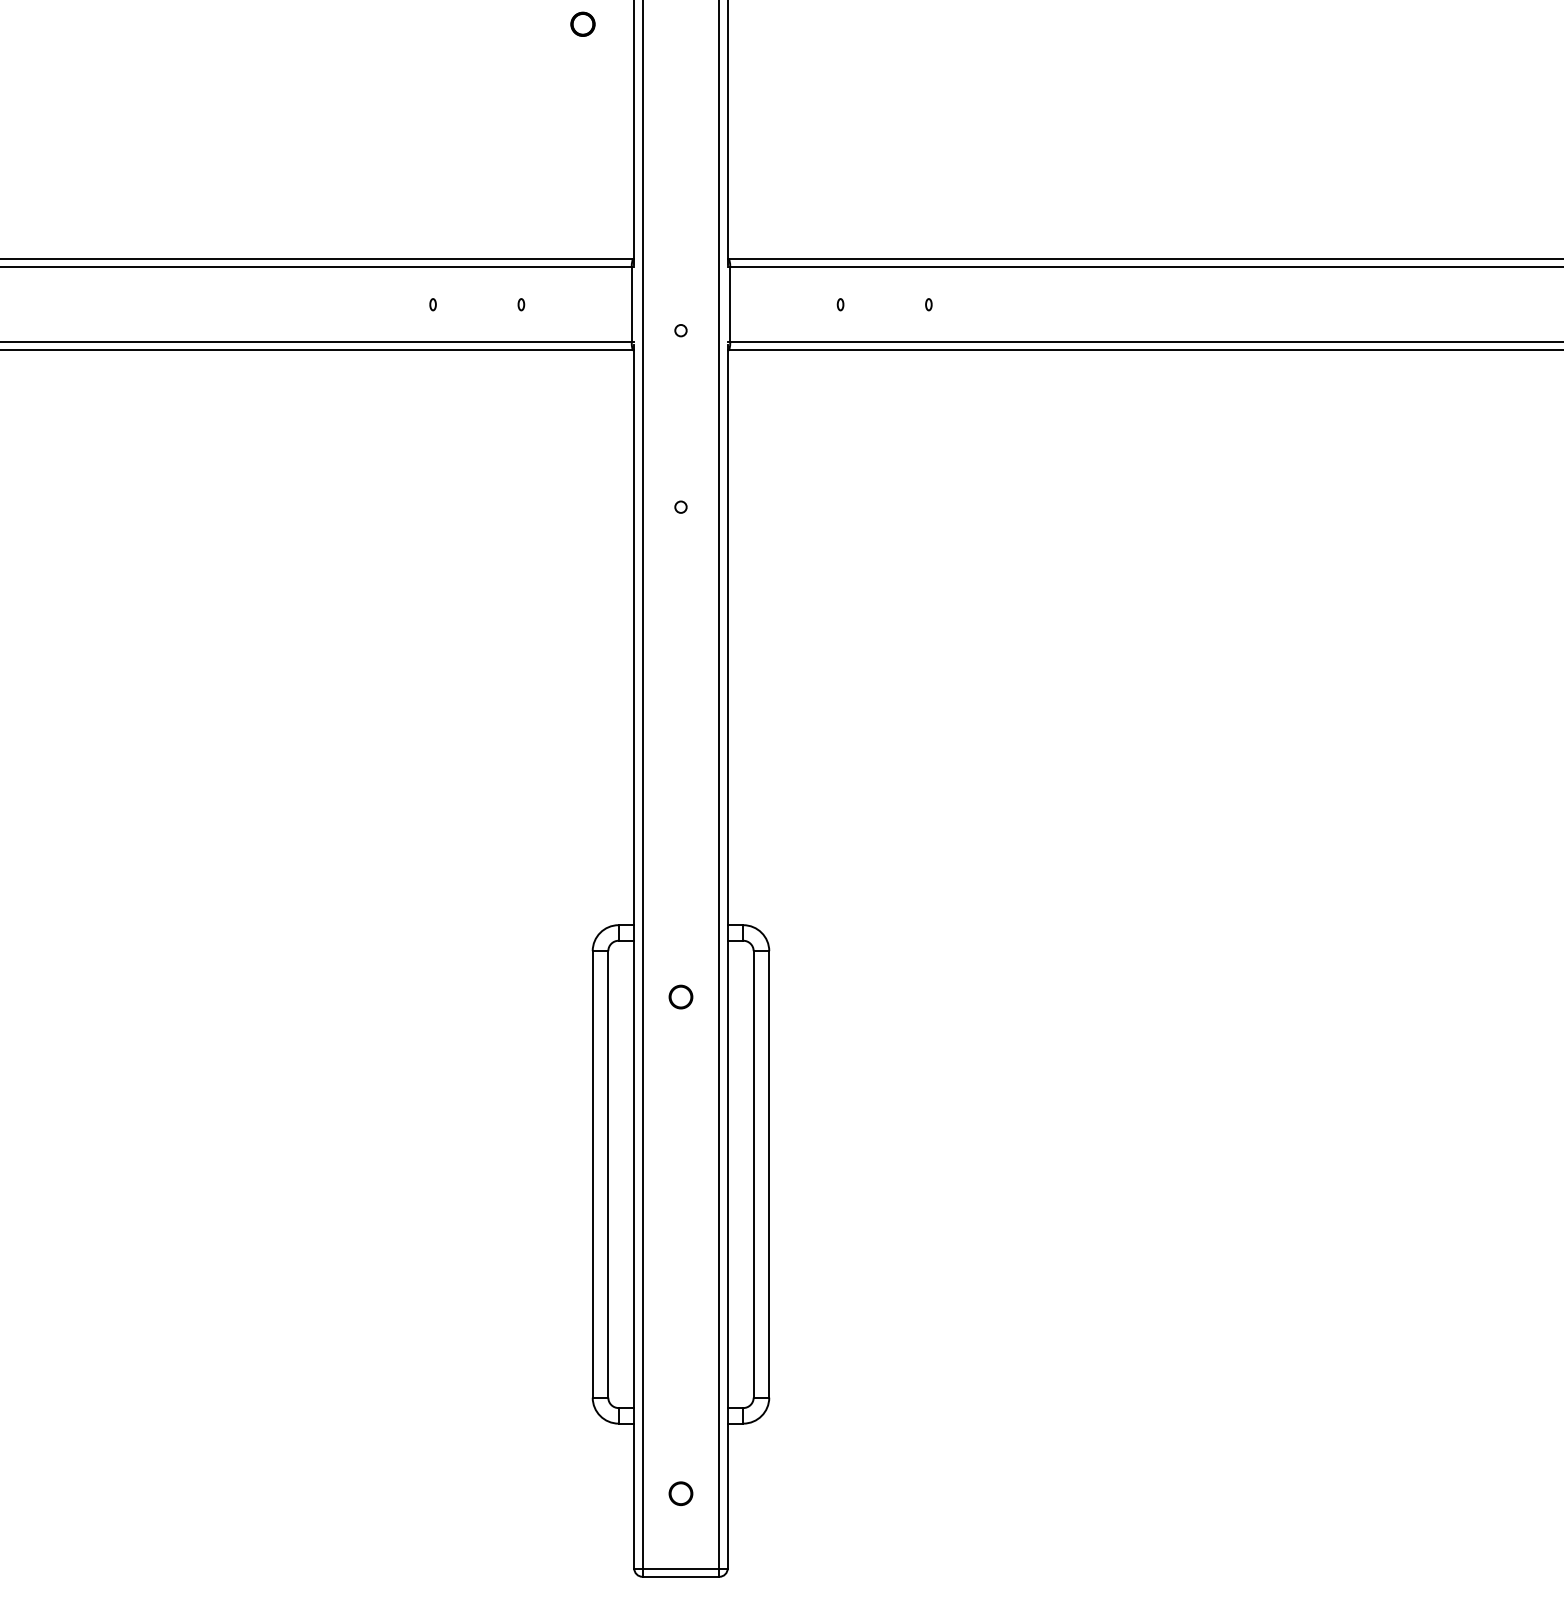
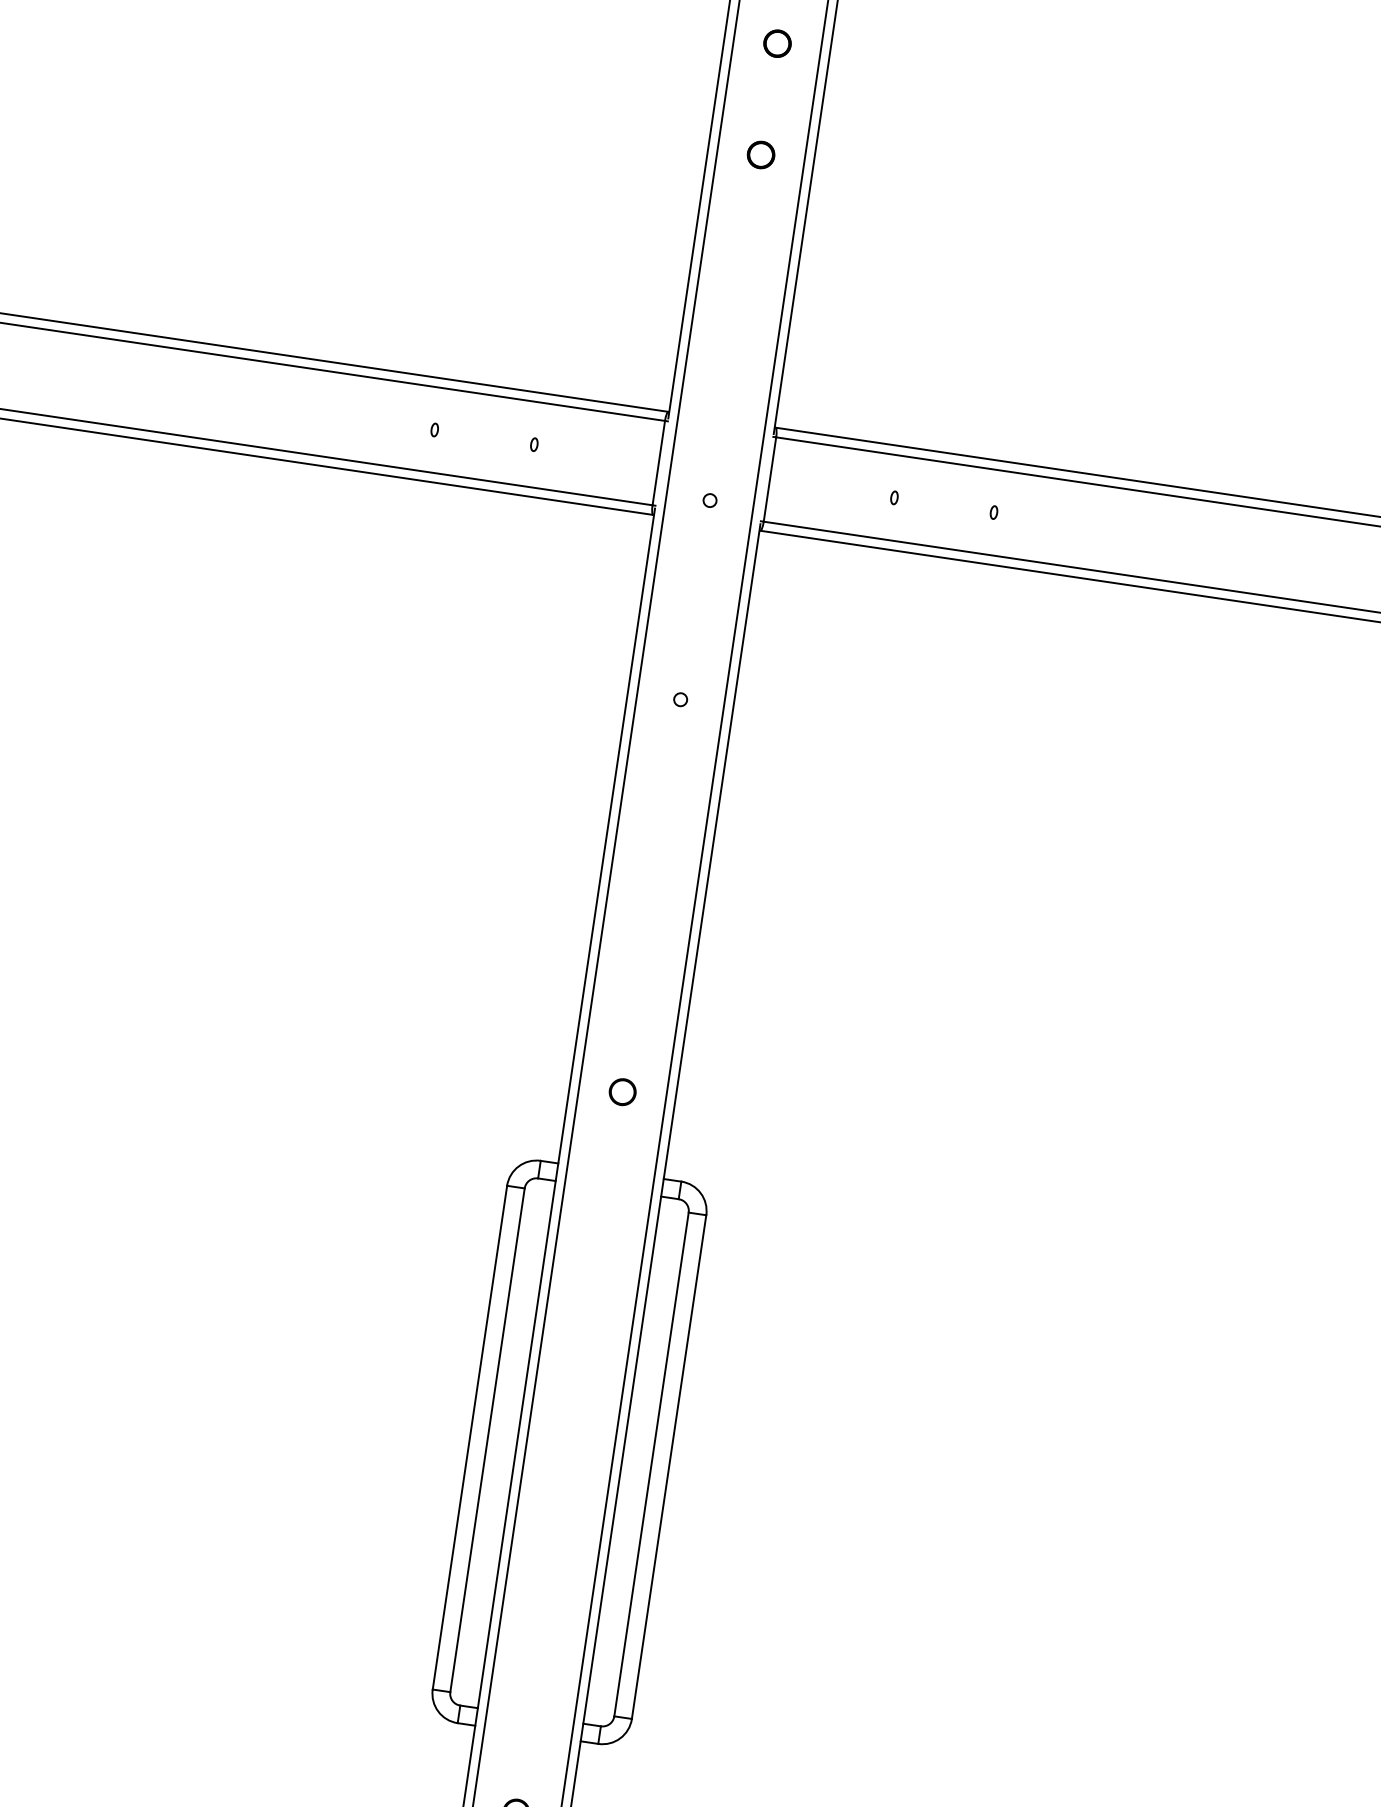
part: (582, 23) -> (760, 153), moved
part: (680, 996) -> (622, 1091), moved

